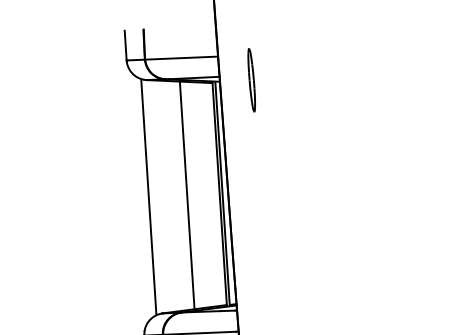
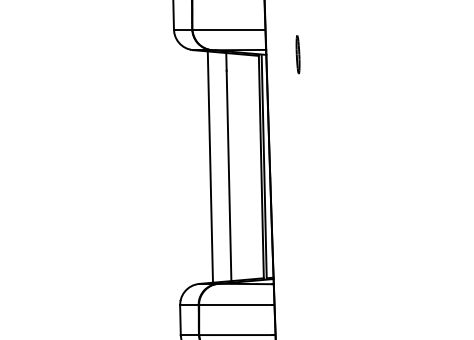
part: (251, 80) -> (297, 54), size x0.6
line: (148, 197) -> (210, 167), moved

